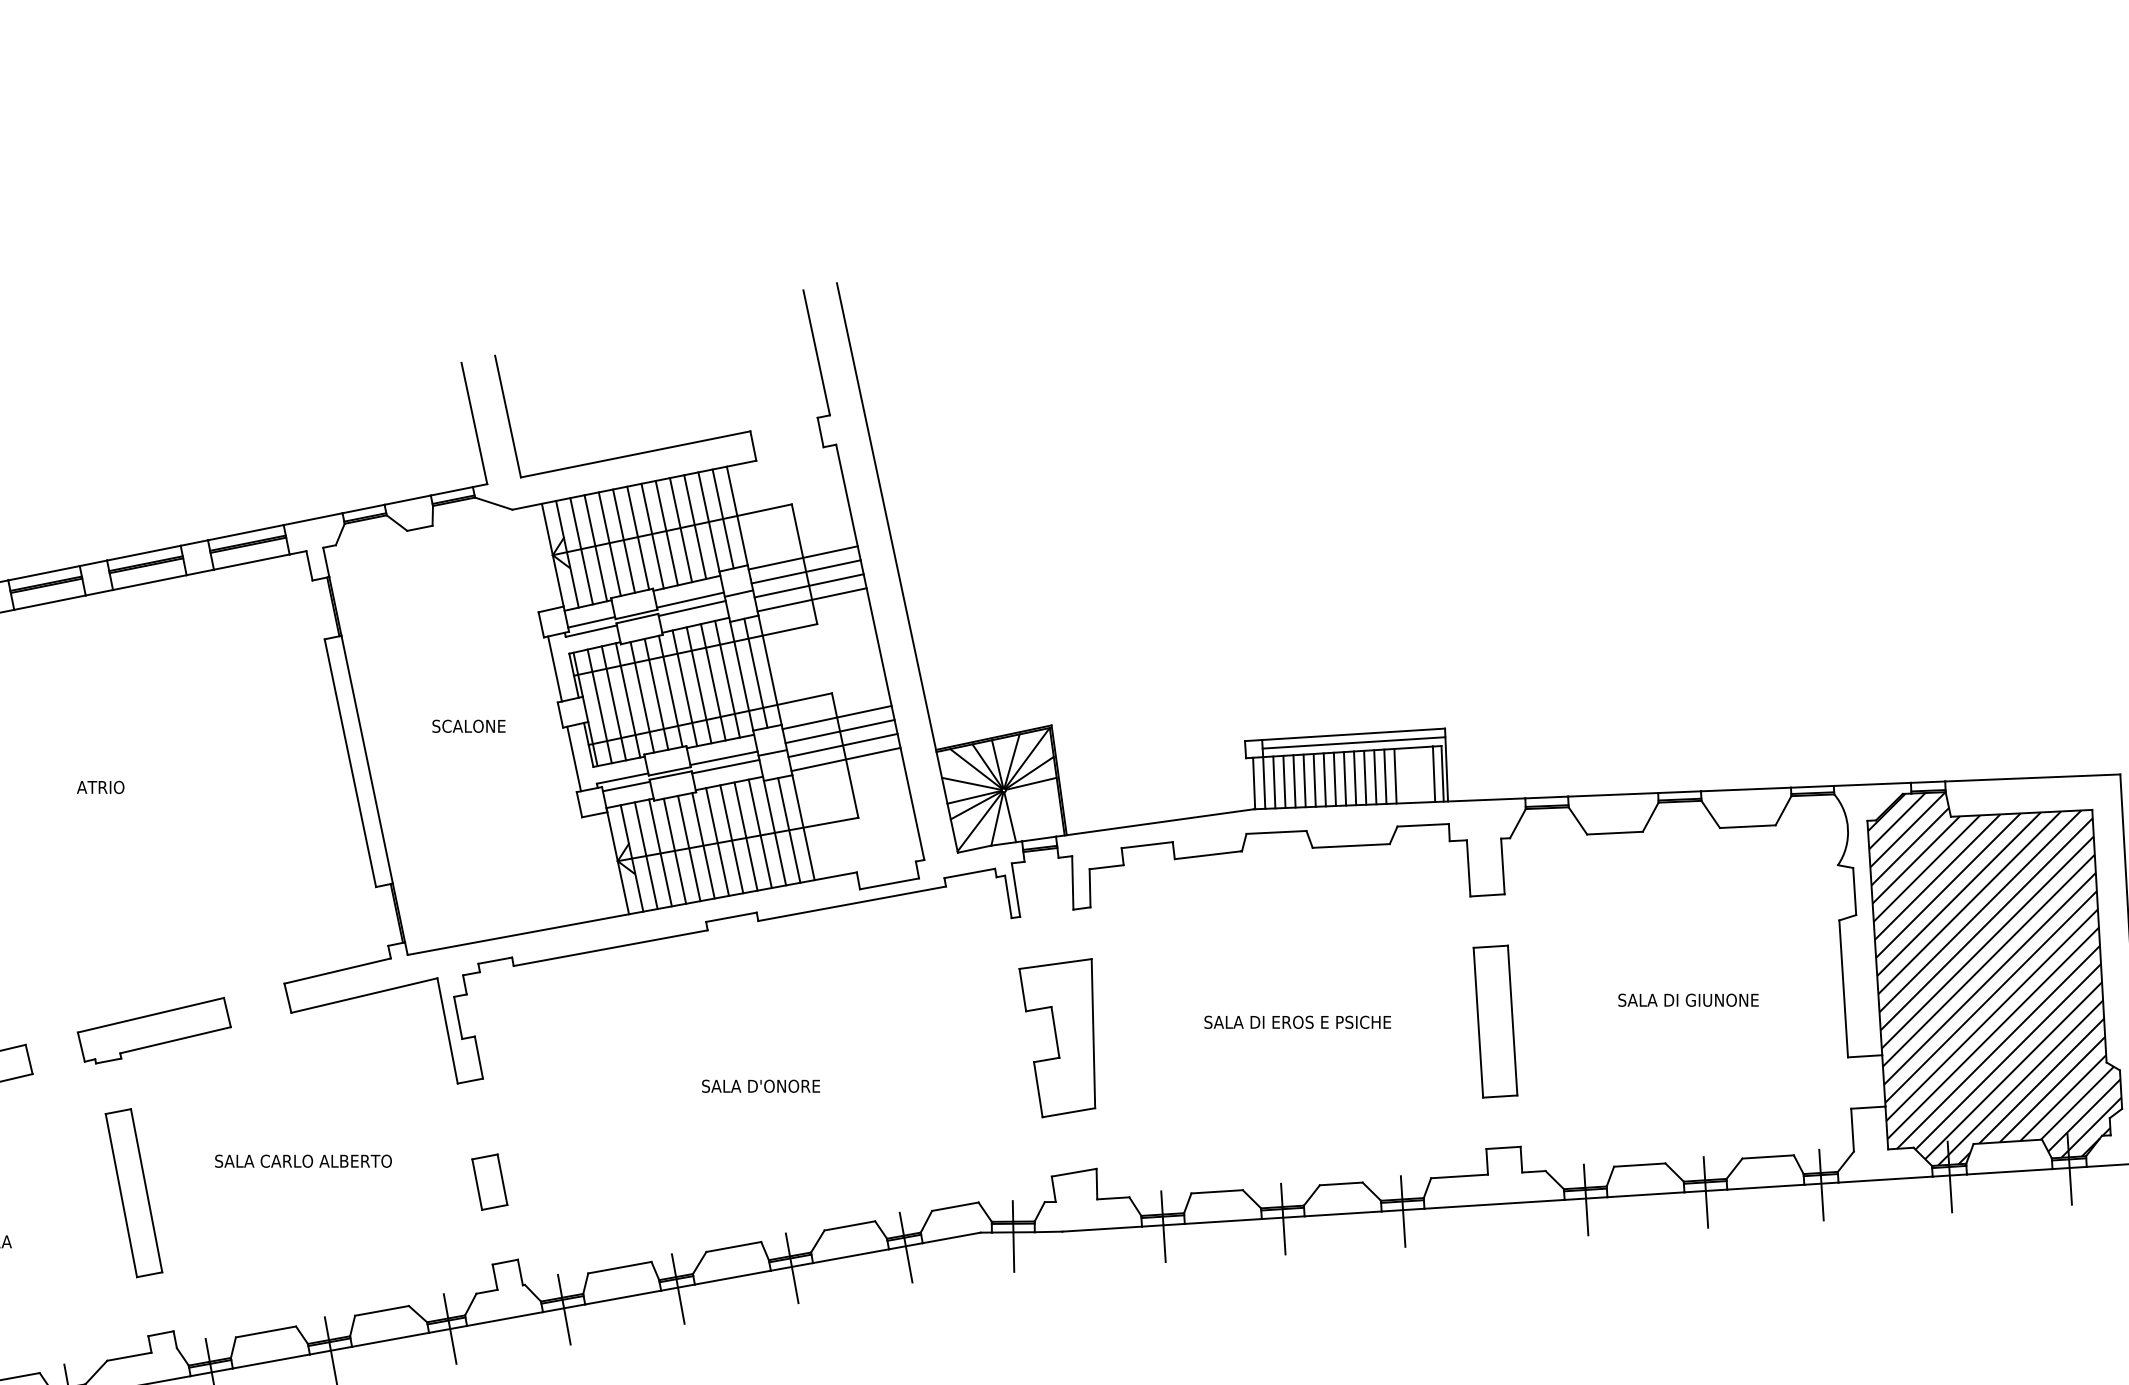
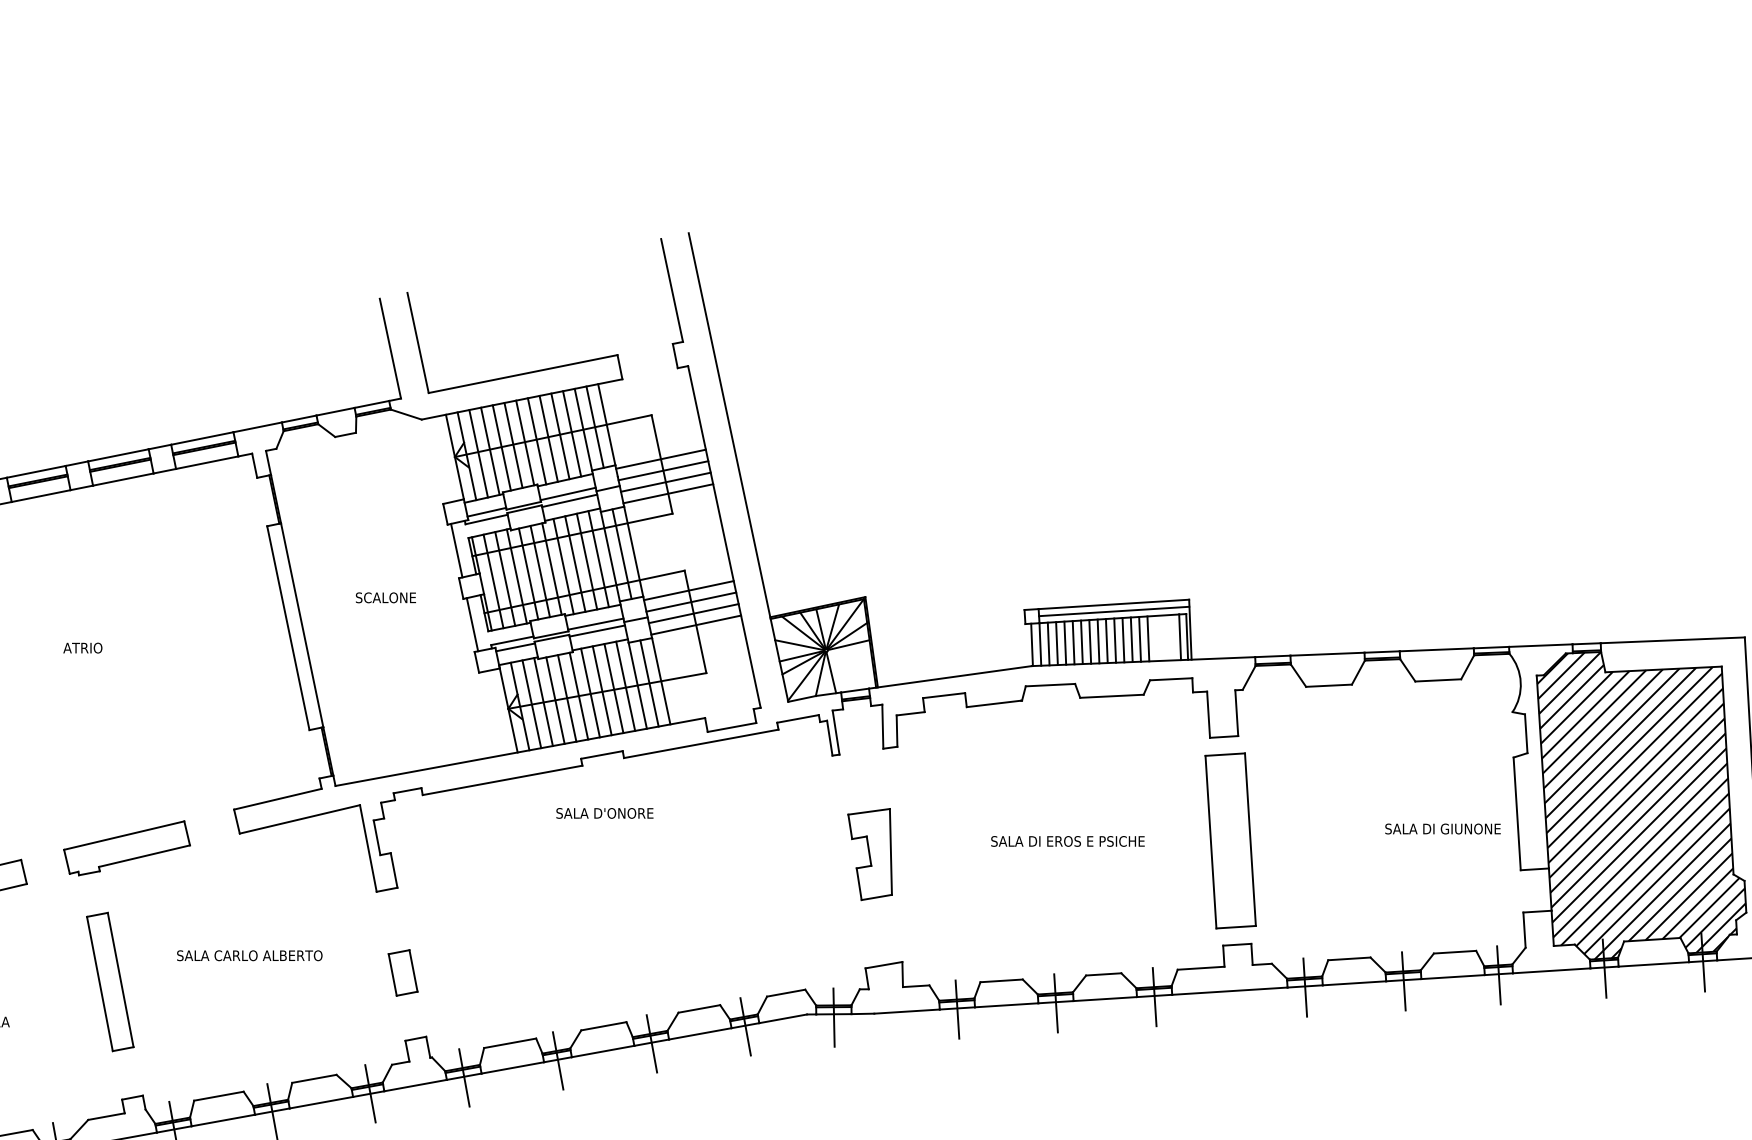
text: (1688, 999) -> (1442, 828), moved
part: (1495, 1021) -> (1230, 840), size x1.4
part: (1057, 1038) -> (870, 854), size x0.7
text: (760, 1085) -> (604, 812), moved

